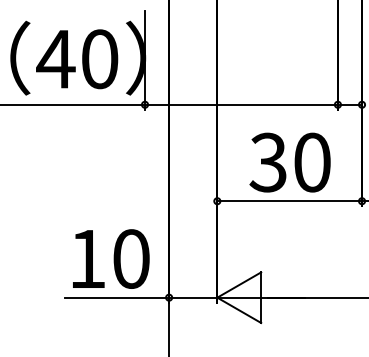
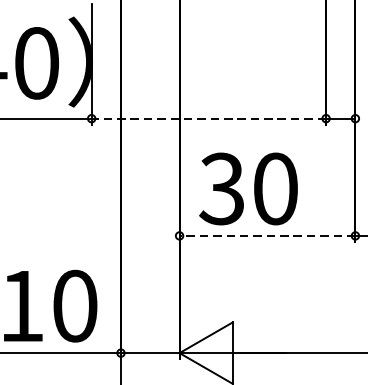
line: (240, 104) -> (207, 118), solid -> dashed
text: (289, 162) -> (247, 188), moved
line: (289, 201) -> (267, 236), solid -> dashed

